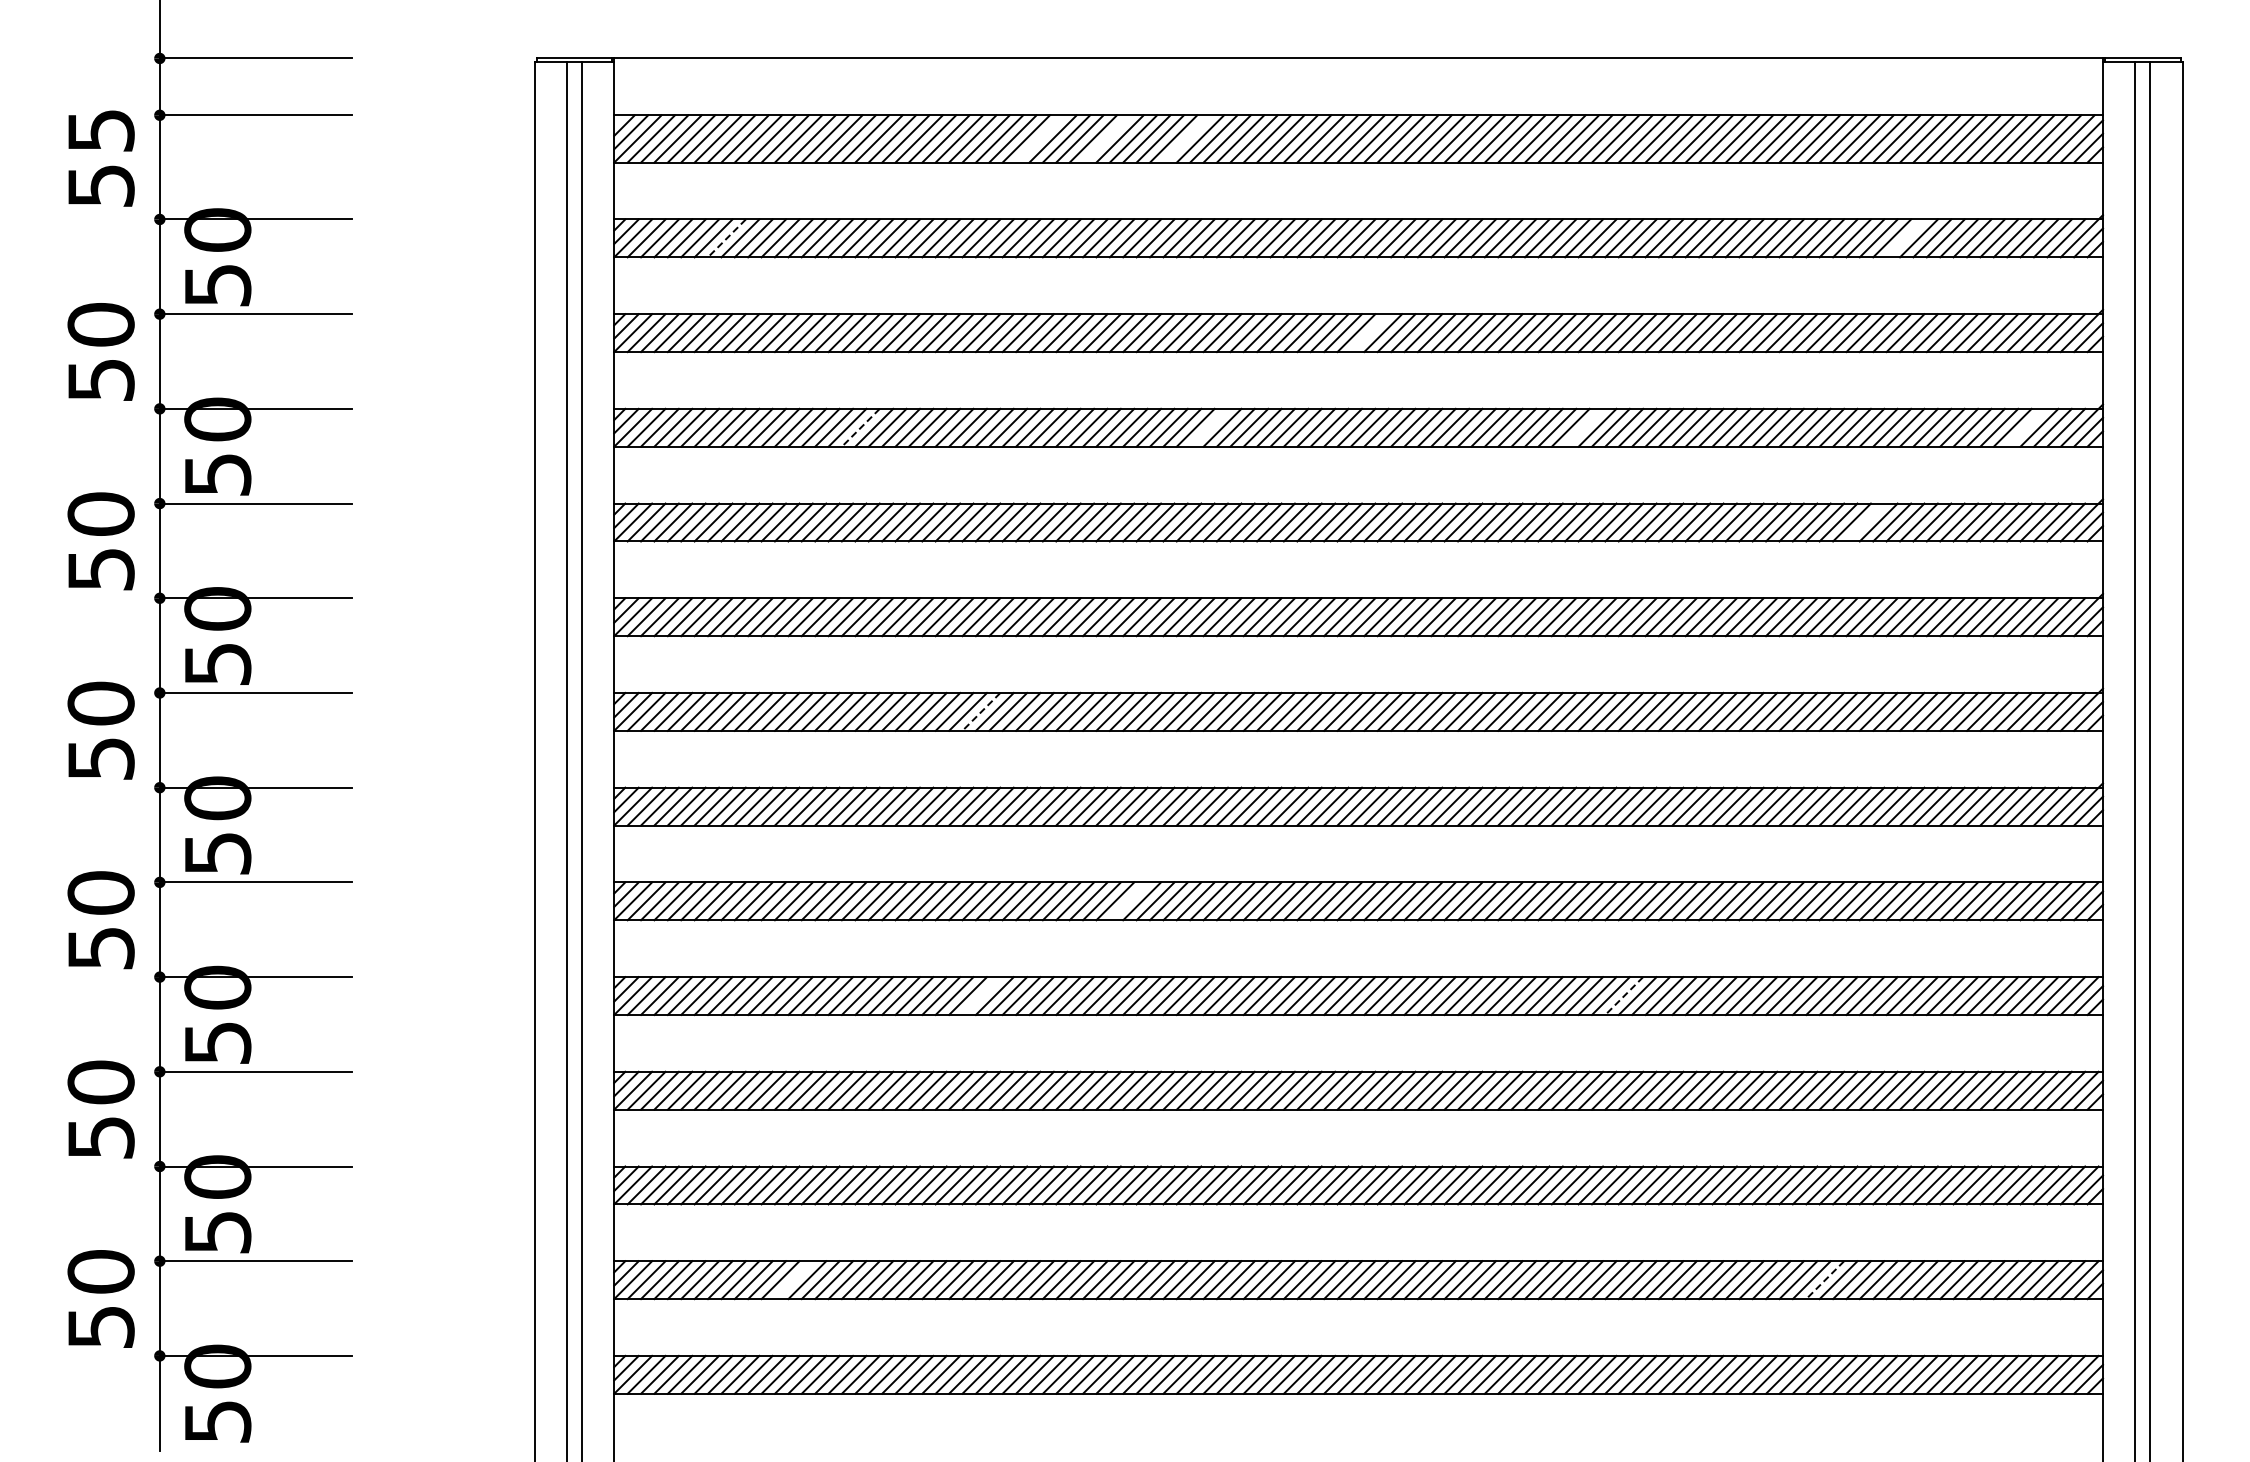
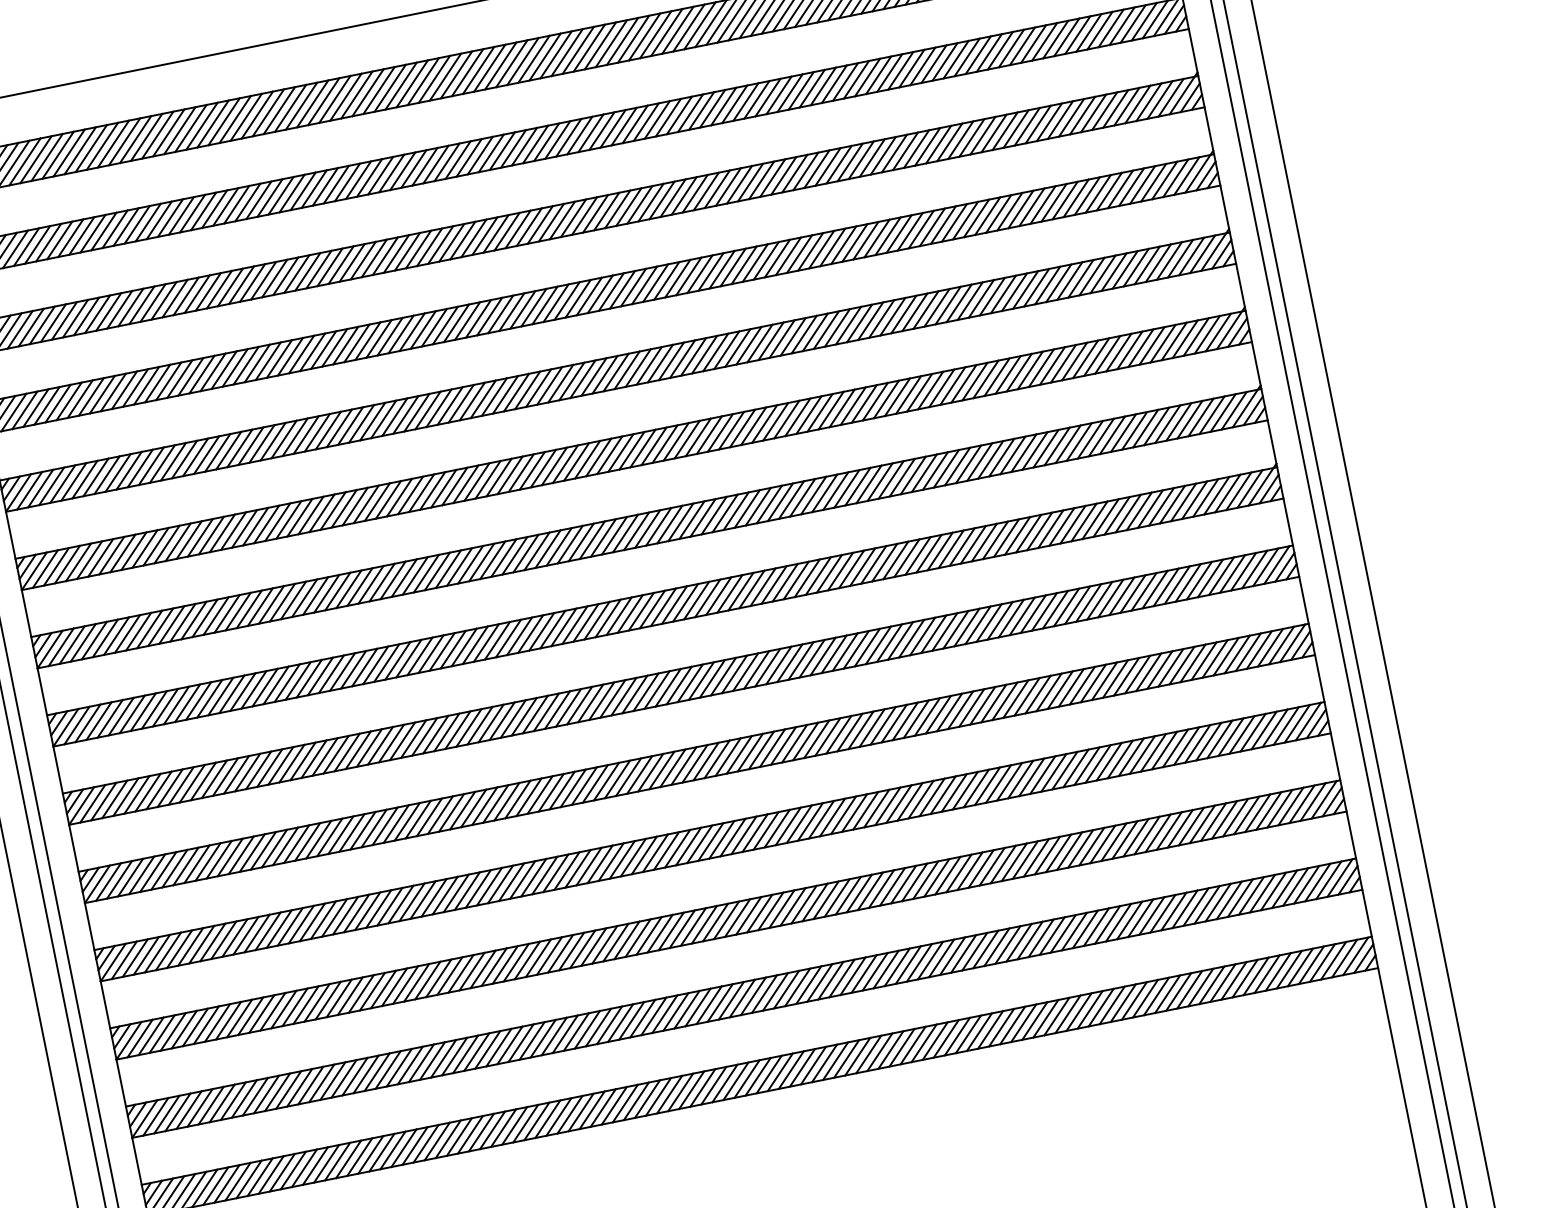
line: (1039, 138) -> (290, 108), added
line: (1106, 138) -> (345, 96), added
line: (1186, 138) -> (411, 83), added
line: (726, 238) -> (48, 242), dashed -> solid
line: (1905, 238) -> (1022, 46), added
line: (1369, 333) -> (595, 214), added
line: (860, 427) -> (190, 376), dashed -> solid
line: (1209, 427) -> (478, 318), added
line: (1584, 427) -> (788, 256), added
line: (2026, 427) -> (1153, 182), added
line: (1865, 522) -> (1036, 287), added
line: (981, 711) -> (337, 591), dashed -> solid
line: (1128, 901) -> (490, 723), added
line: (981, 995) -> (385, 825), added
line: (1624, 996) -> (916, 719), dashed -> solid
line: (793, 1280) -> (277, 1092), added
line: (1825, 1280) -> (1130, 920), dashed -> solid

